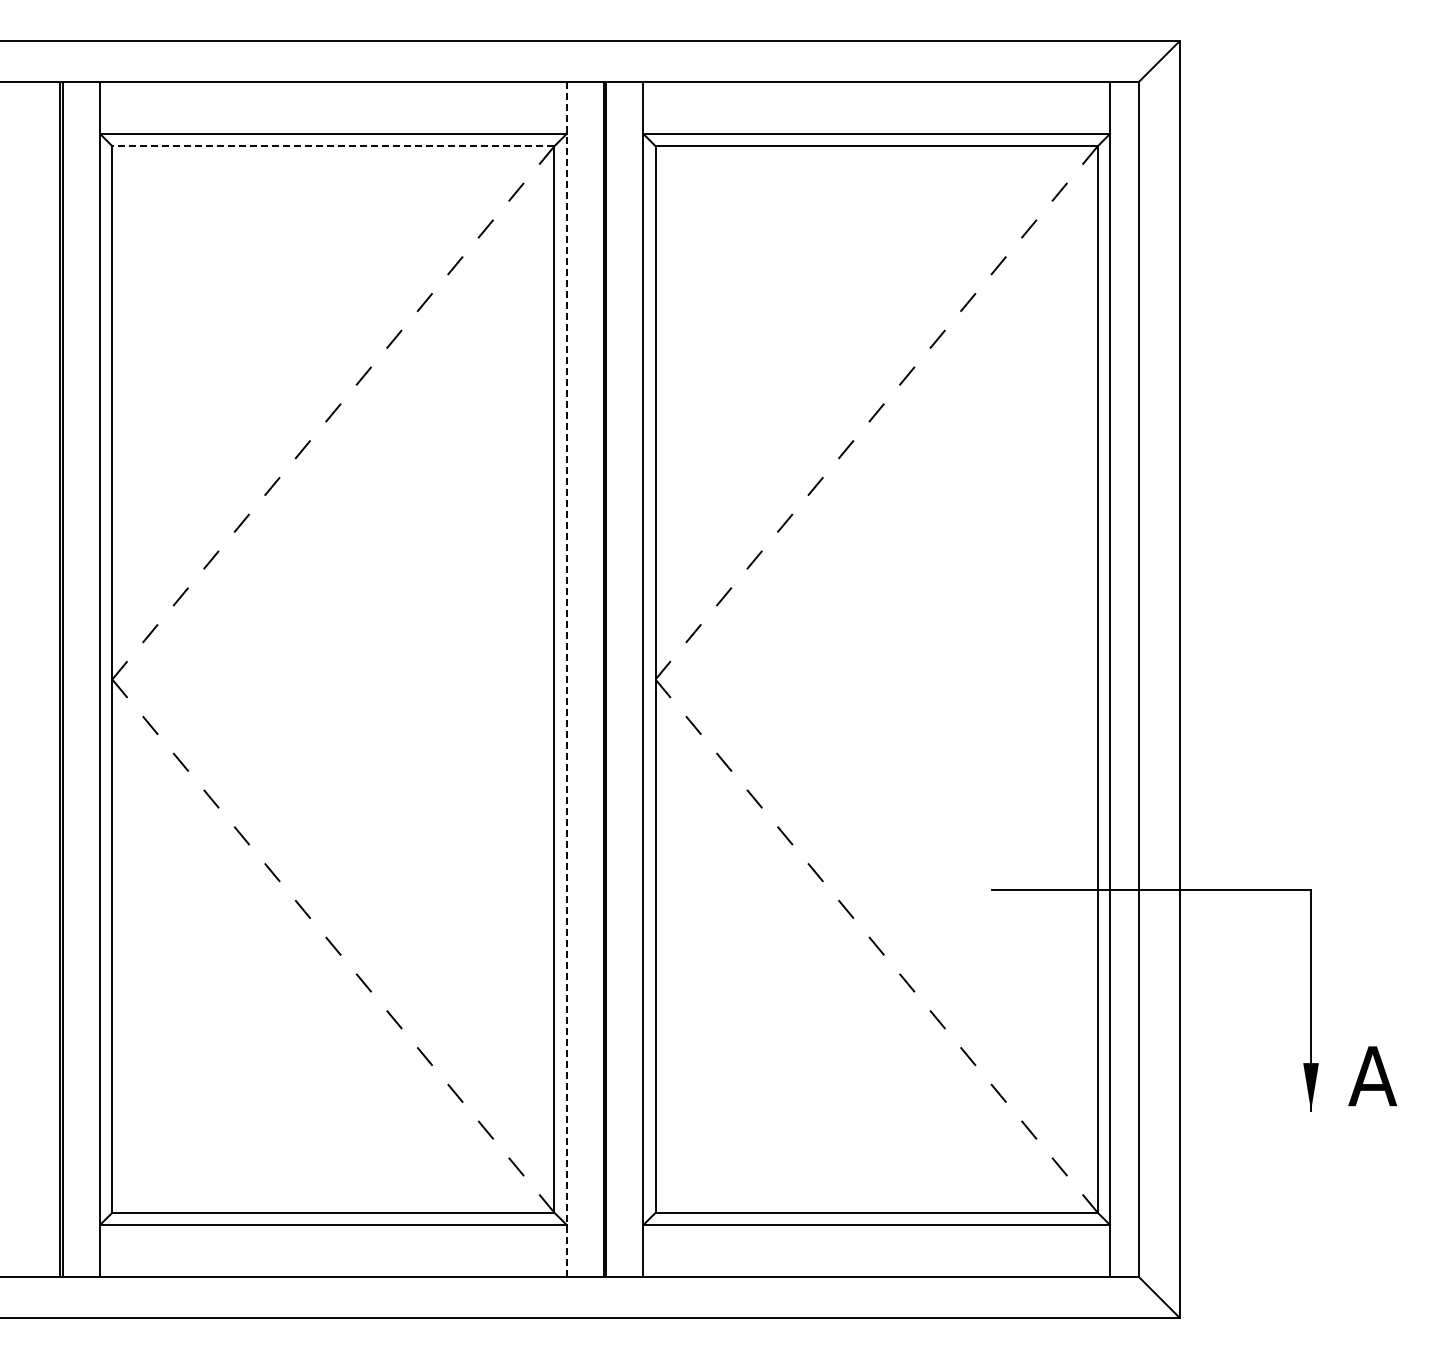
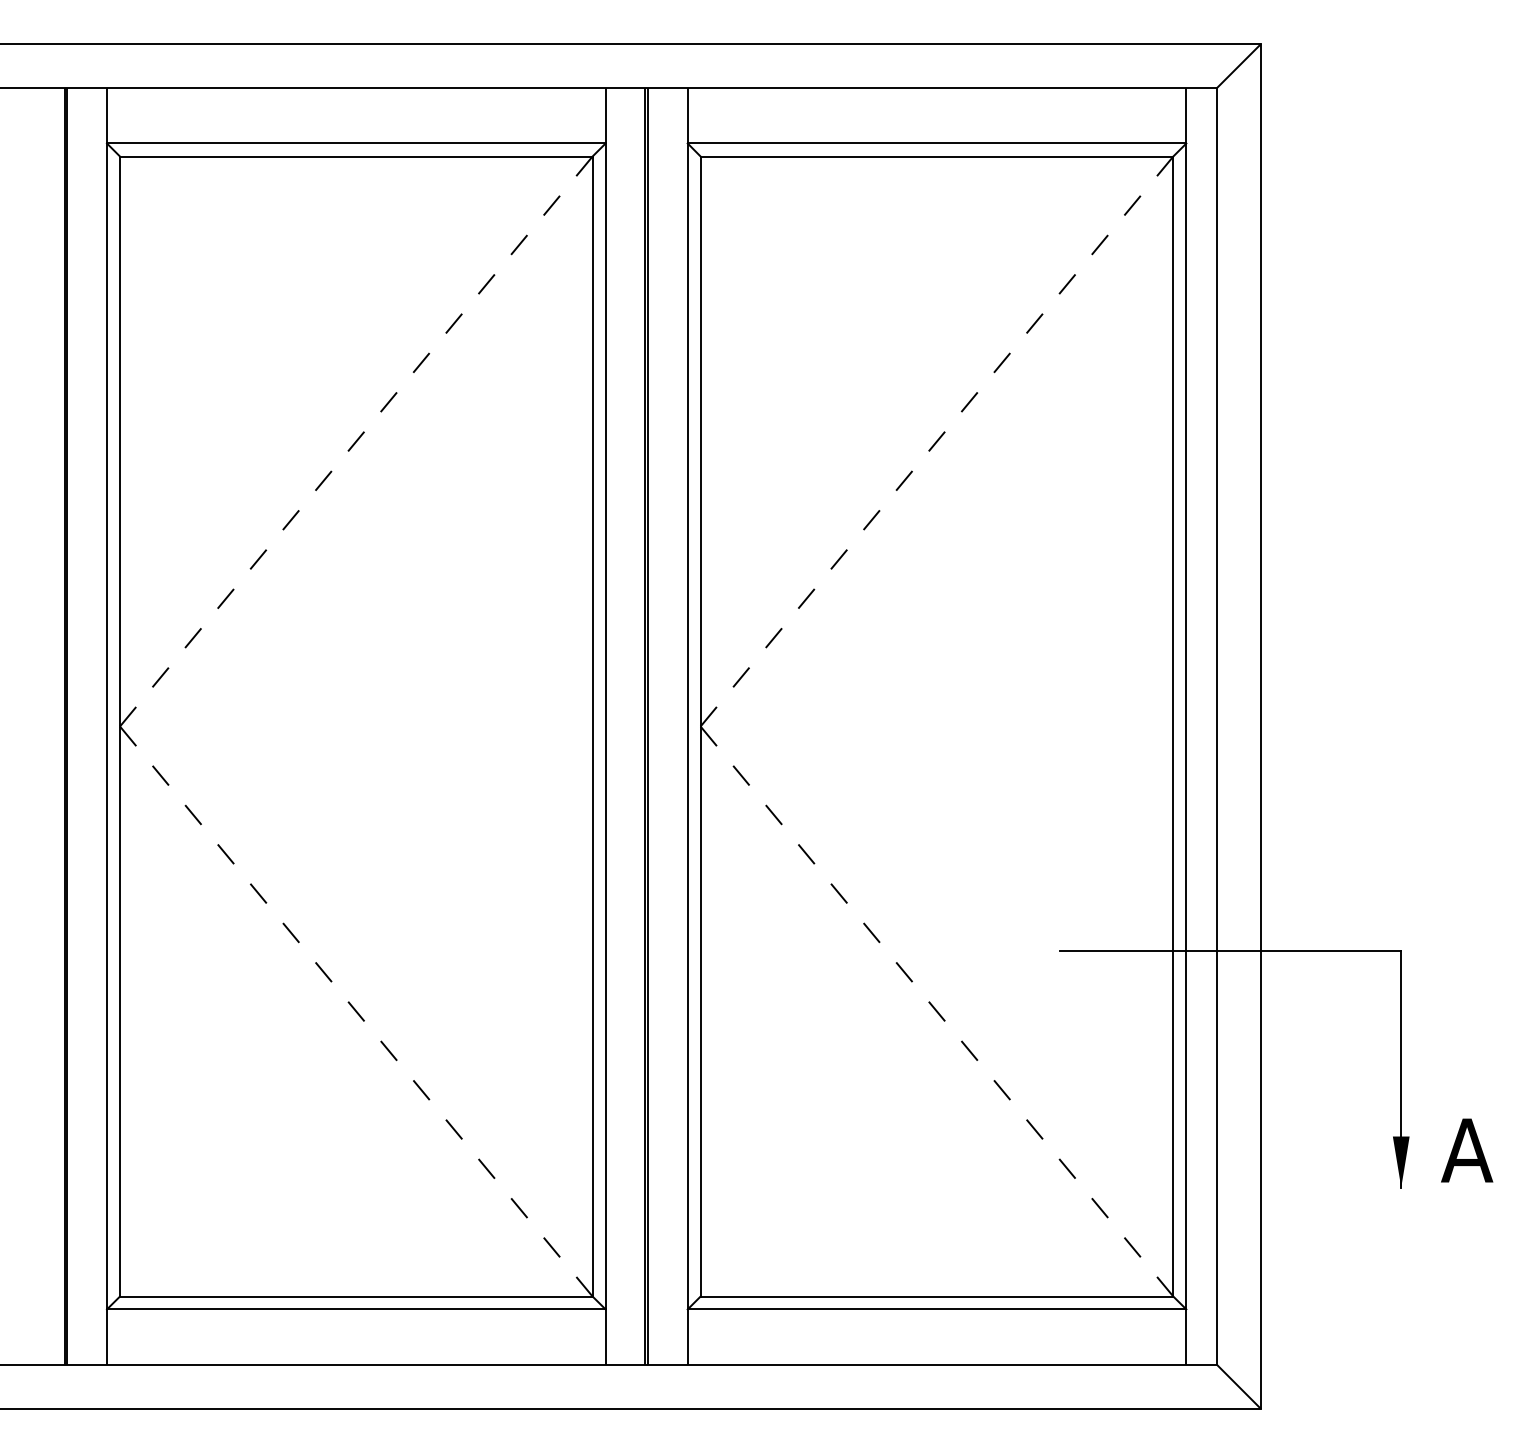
line: (332, 146) -> (355, 156), dashed -> solid
line: (566, 679) -> (605, 726), dashed -> solid

